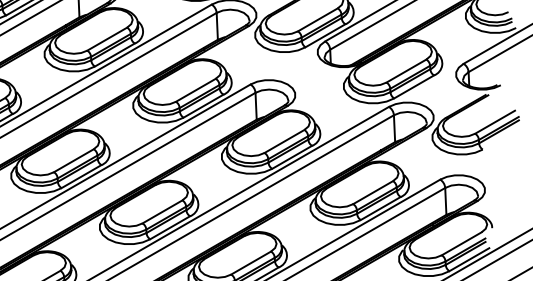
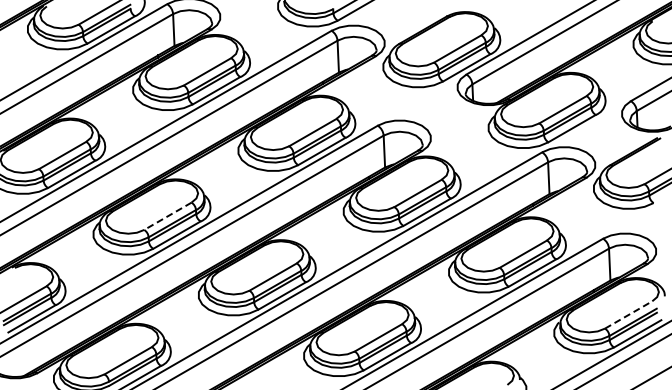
line: (73, 160) -> (167, 216), solid -> dashed
line: (462, 243) -> (629, 314), solid -> dashed

